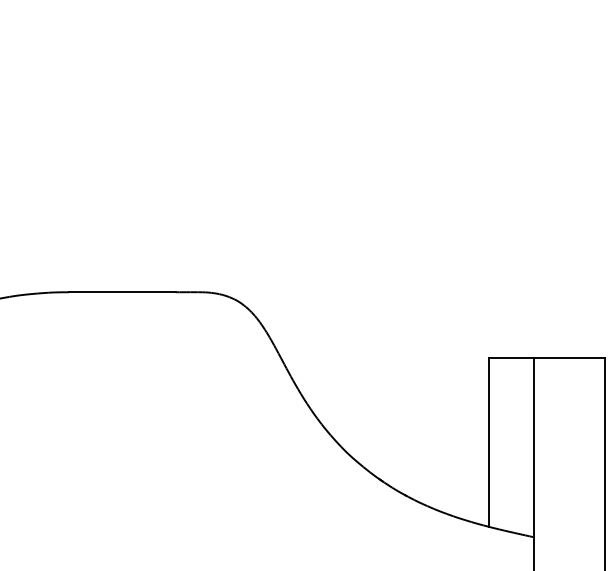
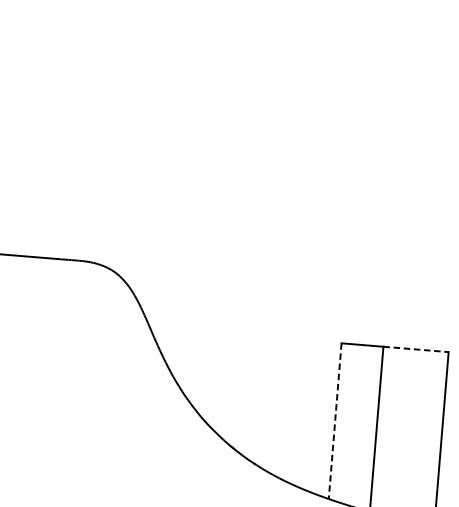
line: (570, 357) -> (416, 349), solid -> dashed
line: (488, 442) -> (334, 421), solid -> dashed

